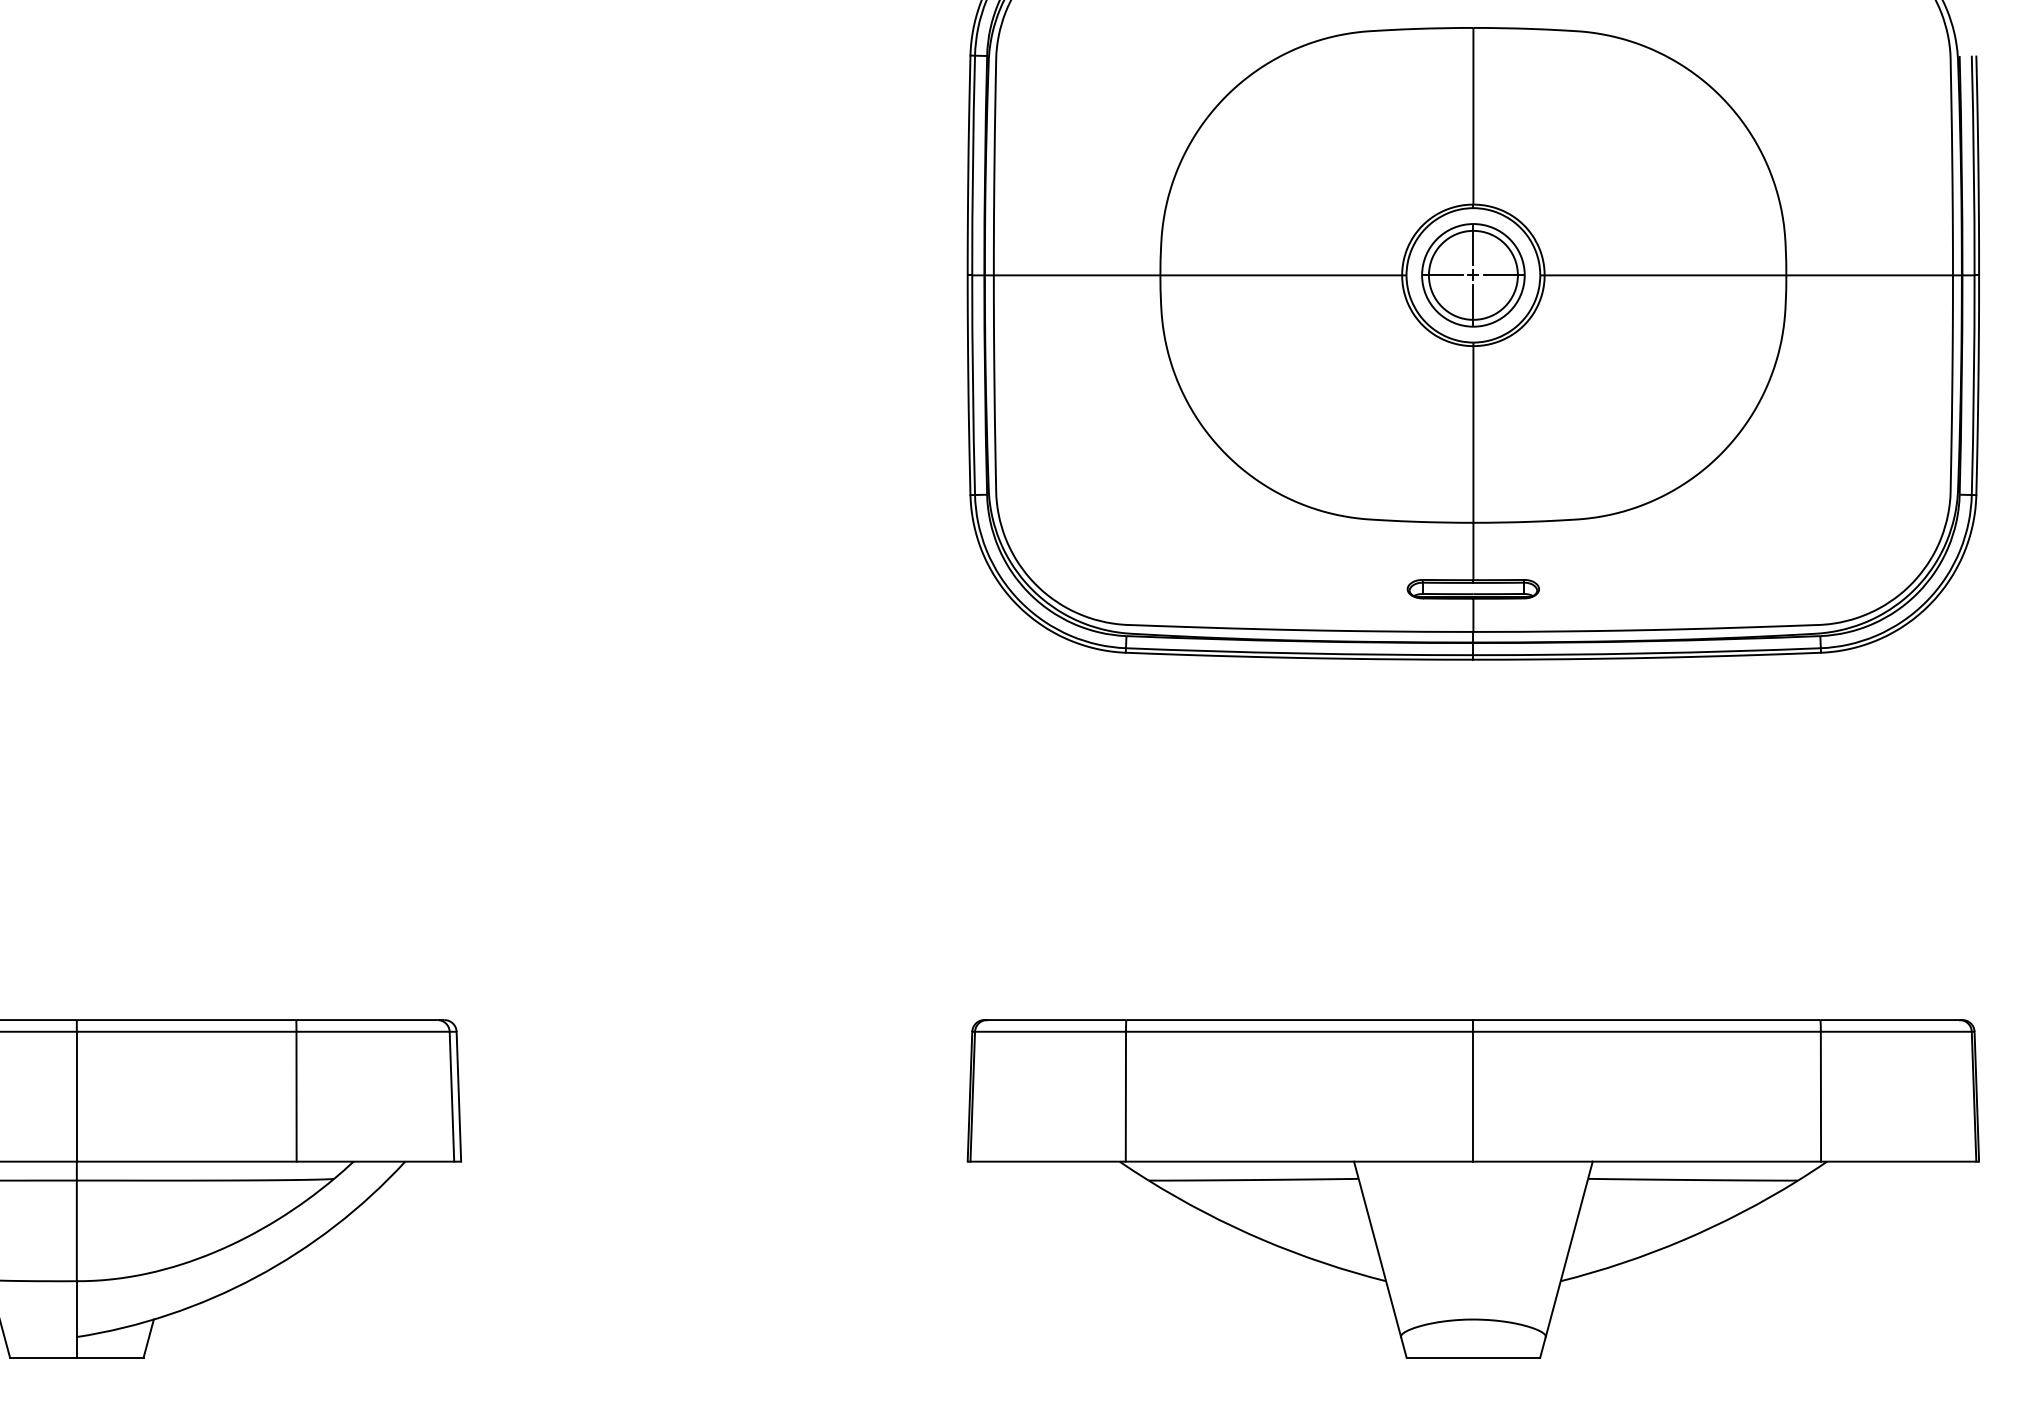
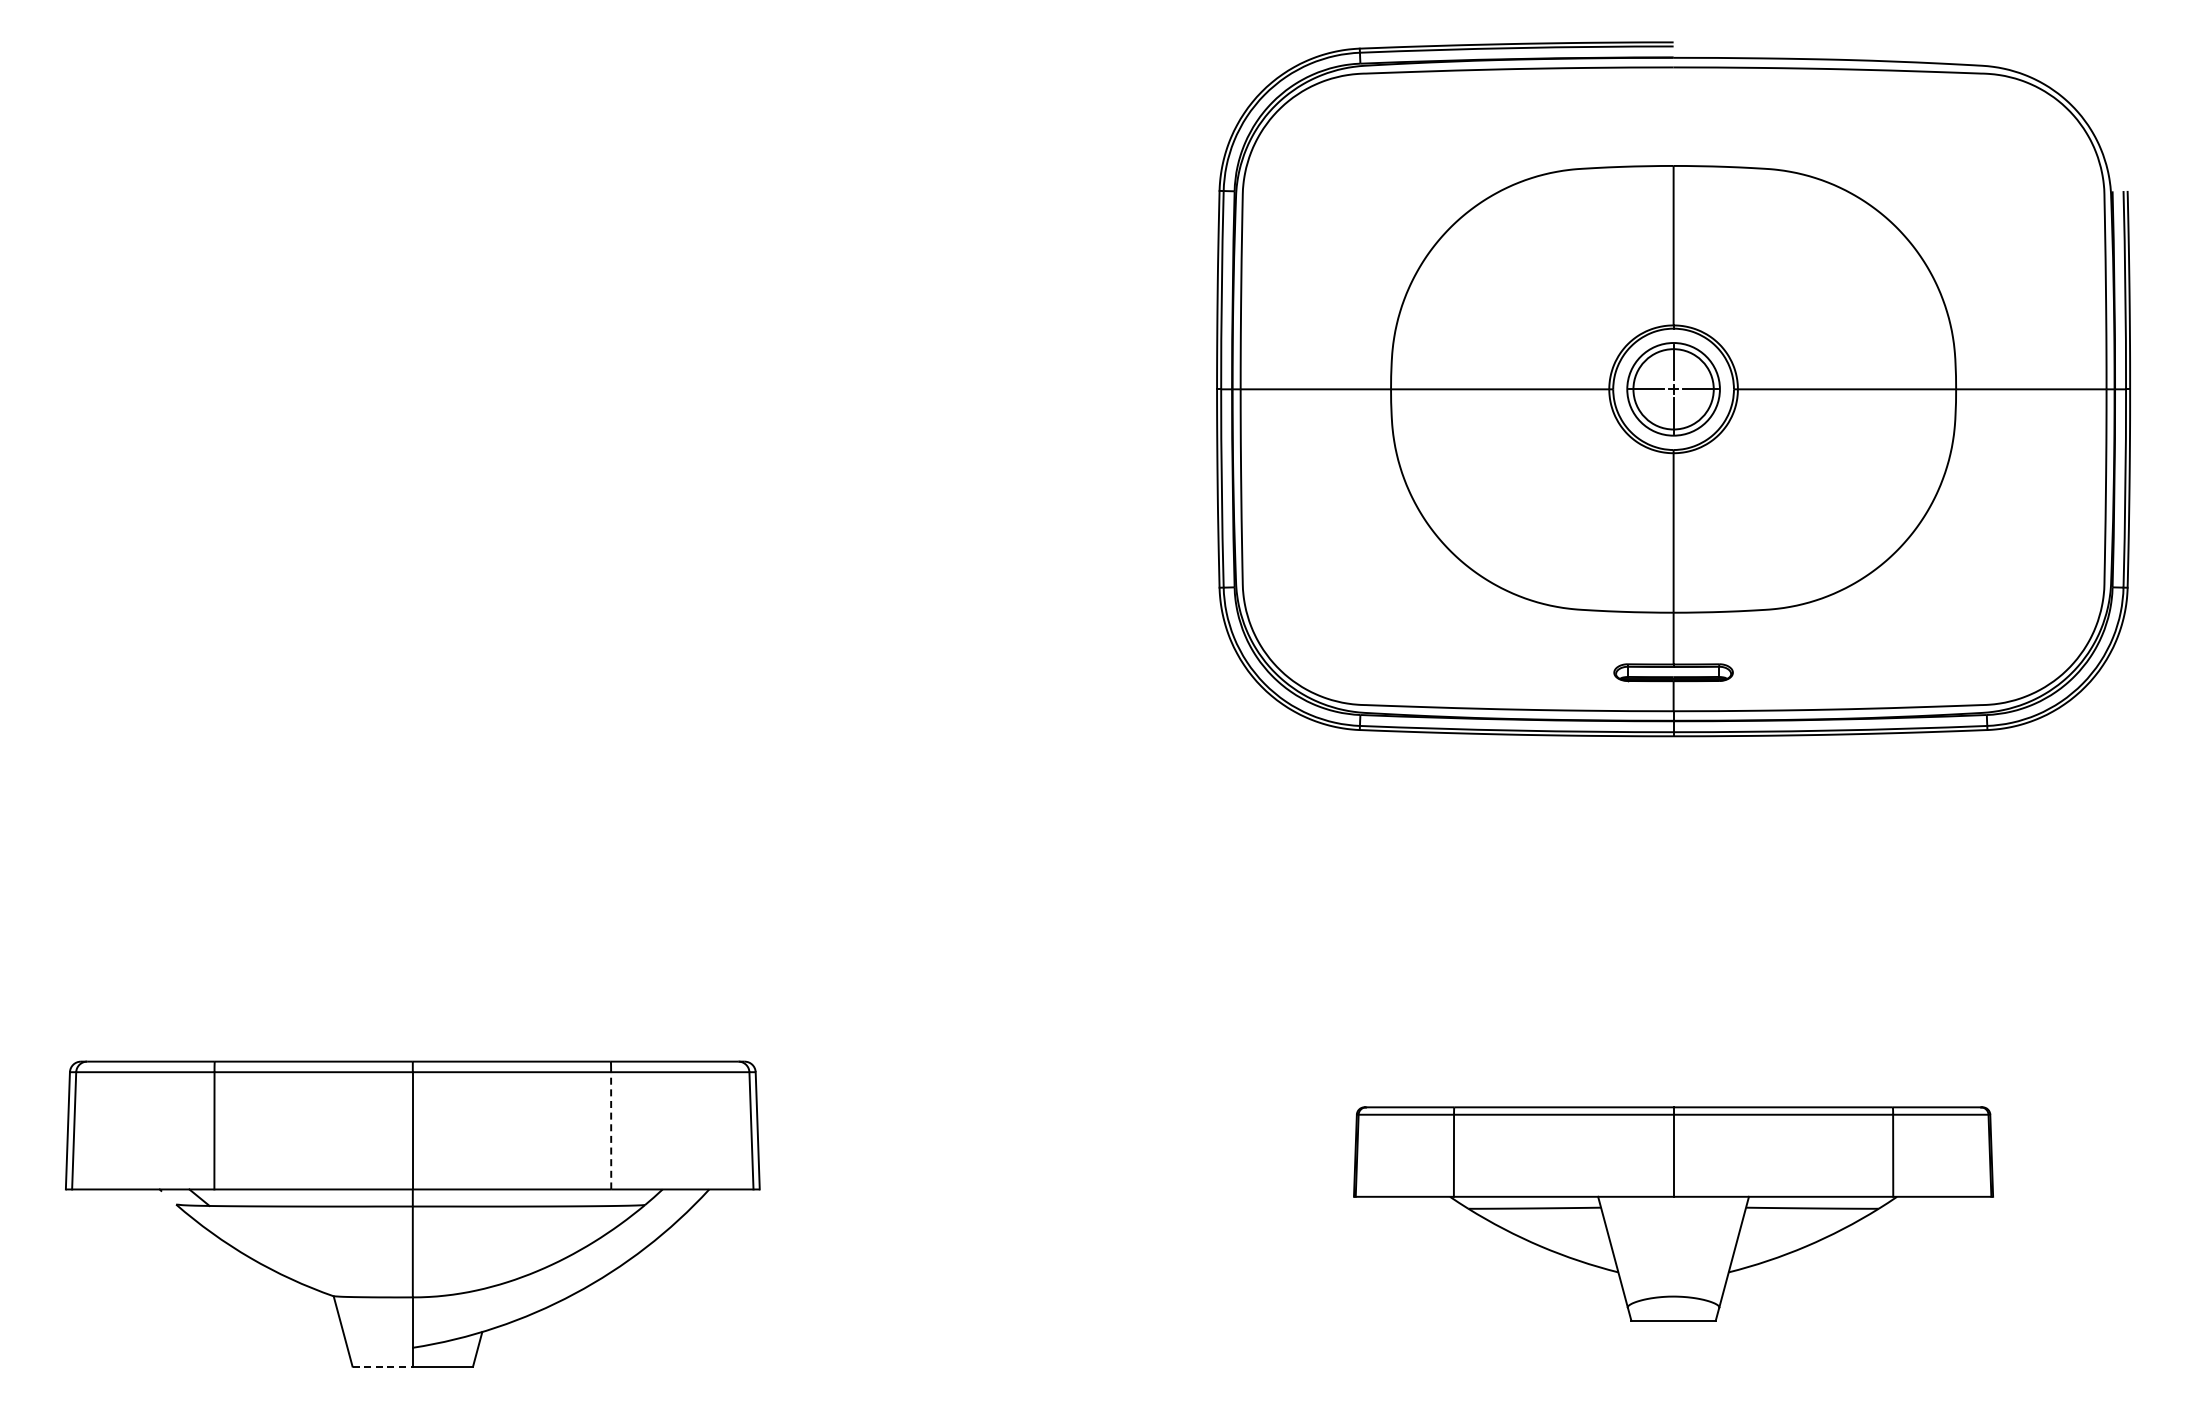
line: (296, 1096) -> (611, 1130), solid -> dashed
part: (1473, 1188) -> (1673, 1213), size x0.7
line: (44, 1357) -> (383, 1366), solid -> dashed

